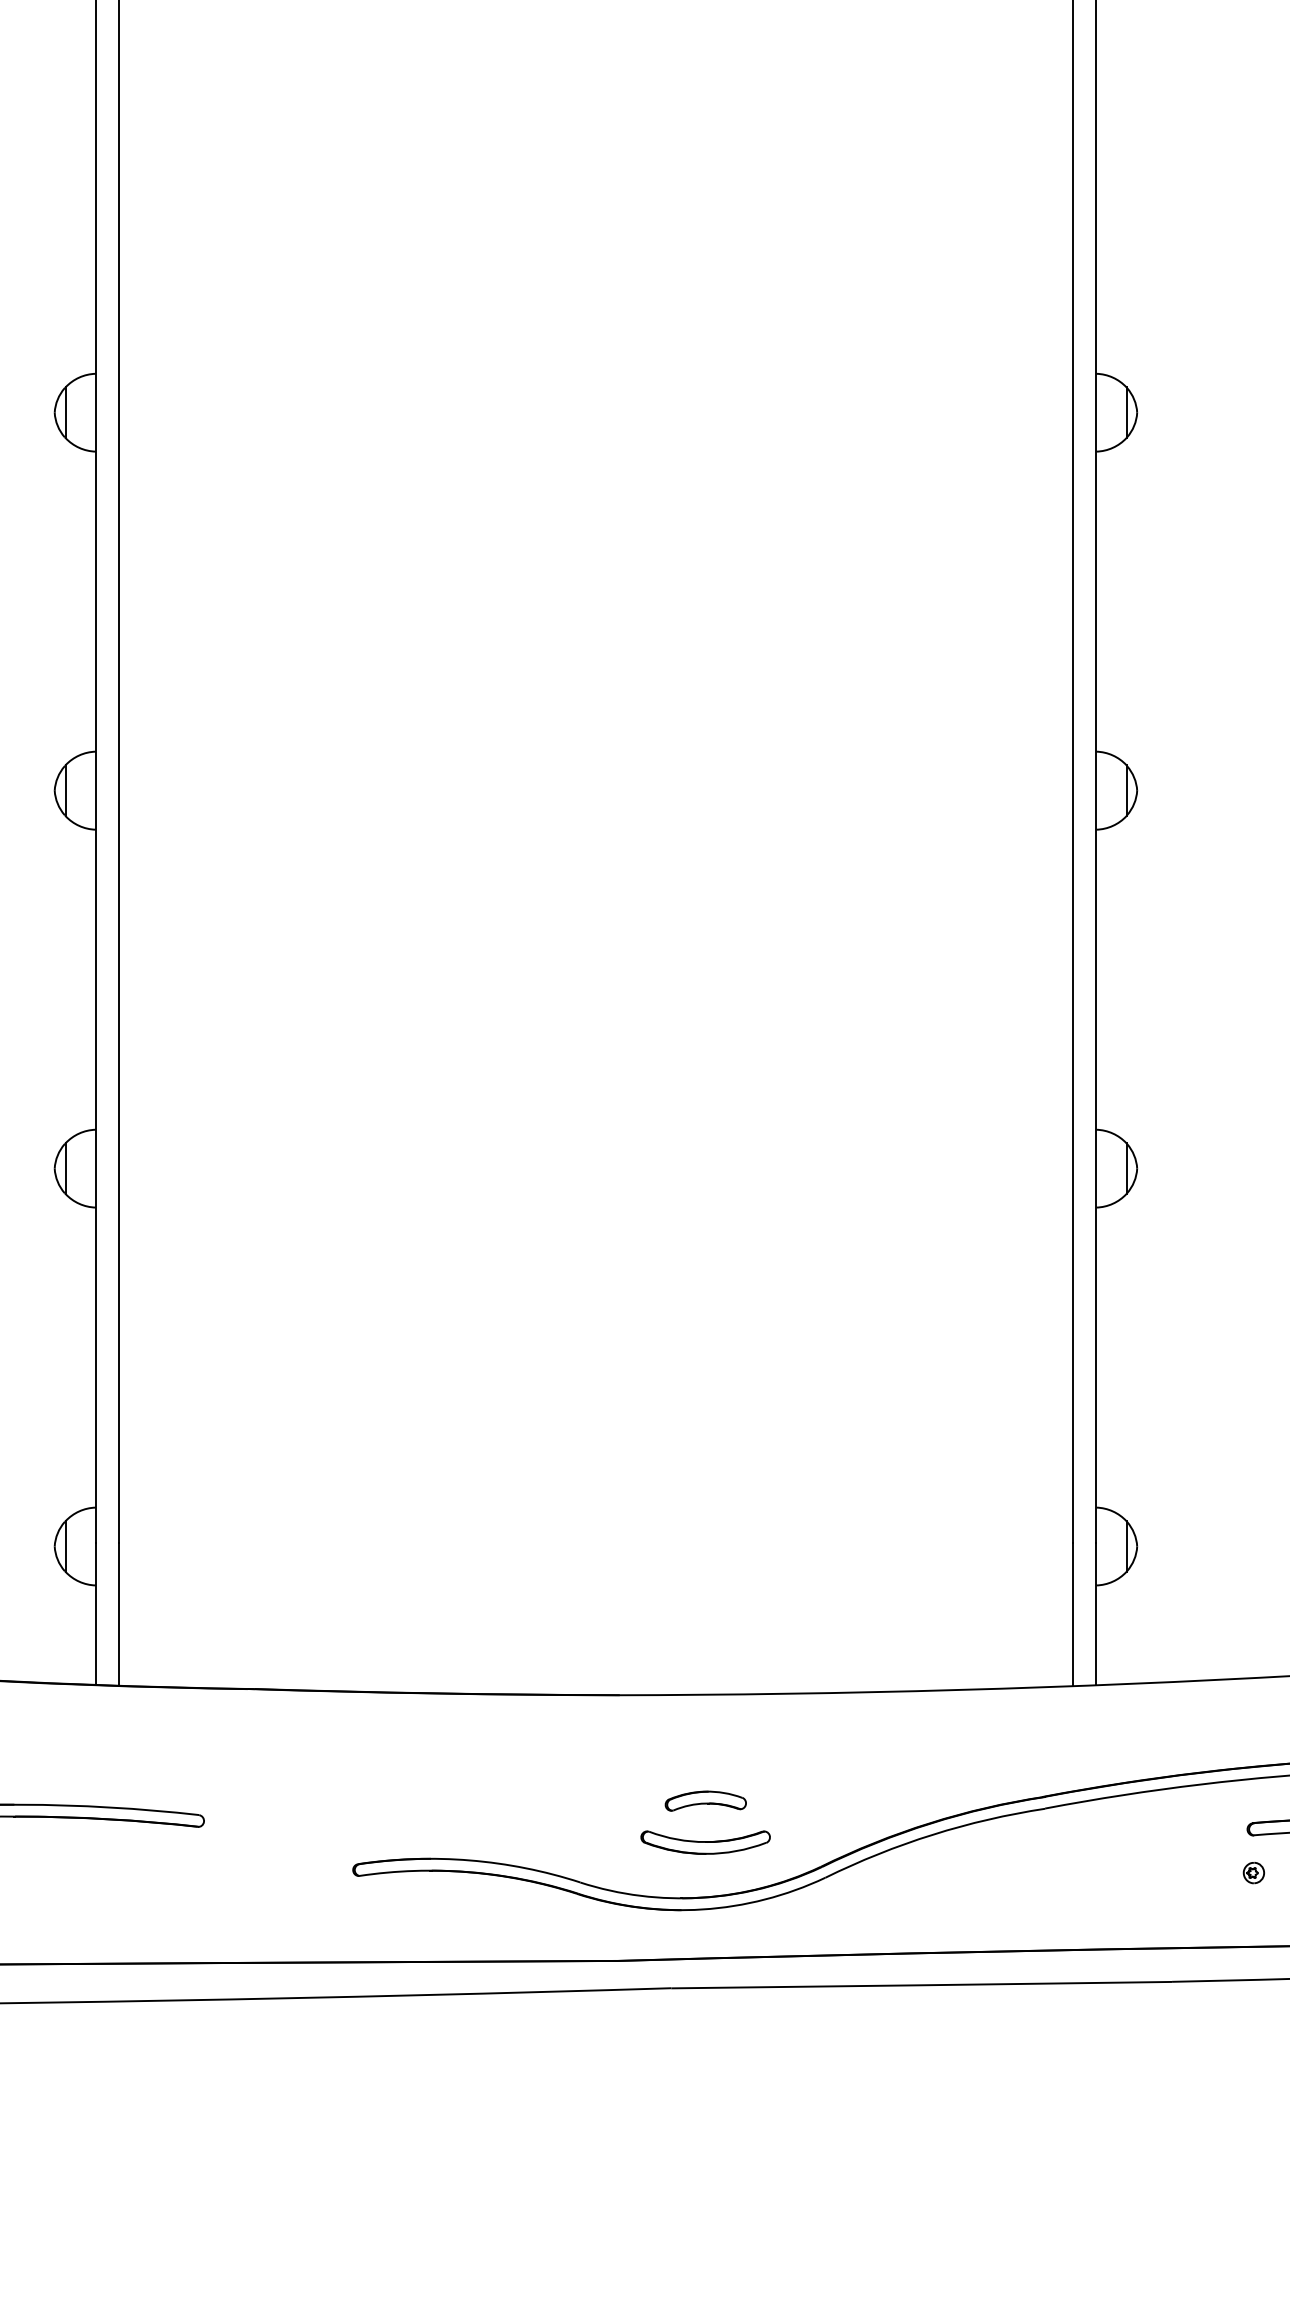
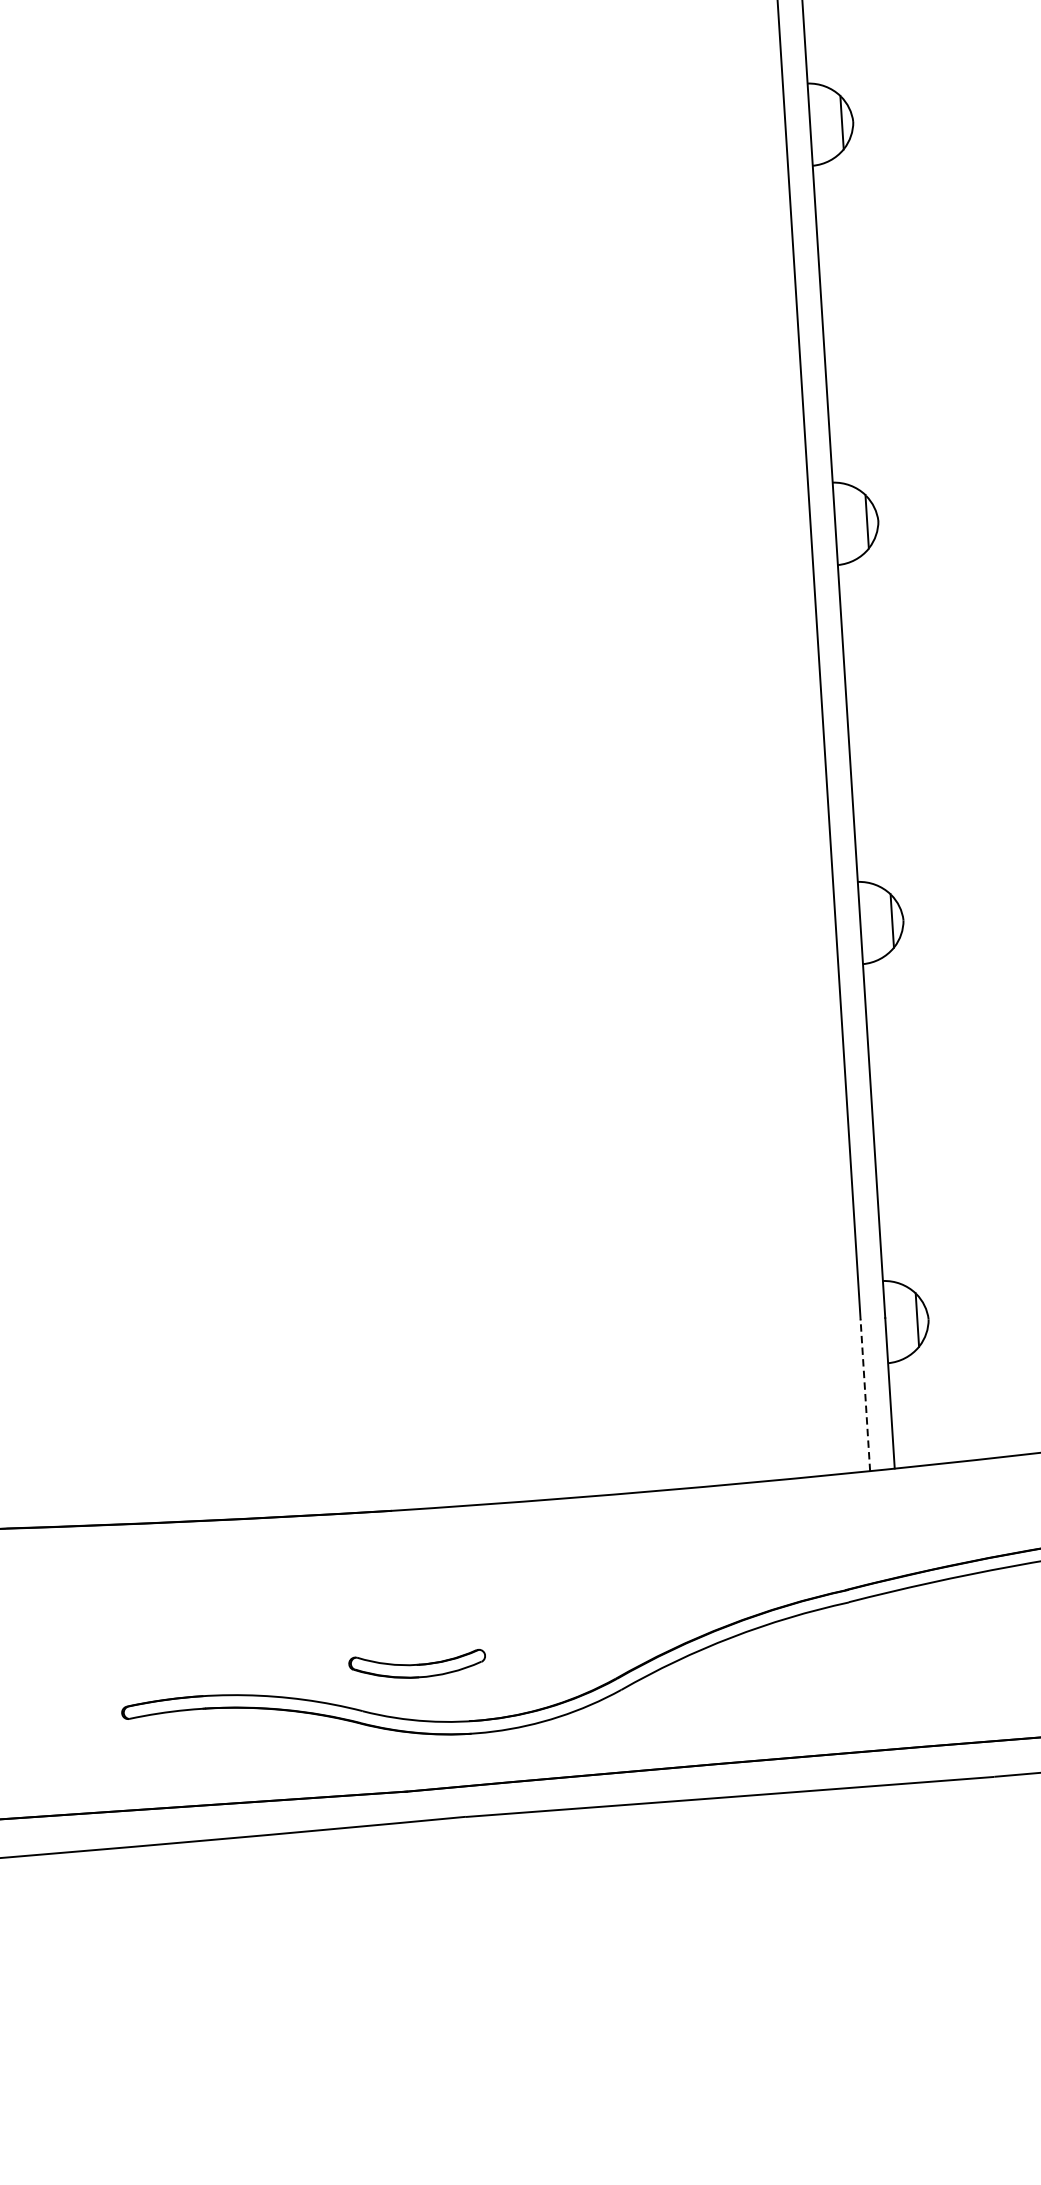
line: (1073, 1614) -> (865, 1395), solid -> dashed
part: (705, 1800) -> (489, 1616), removed
part: (705, 1842) -> (417, 1665), moved

